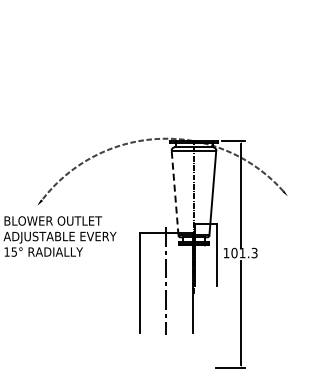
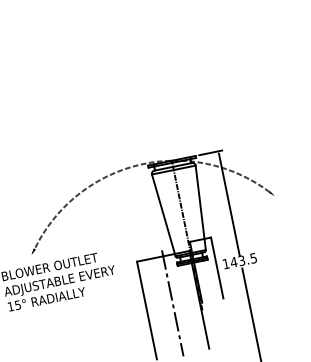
line: (175, 192) -> (164, 214), dashed -> solid
text: (244, 252) -> (243, 259), 101.3 -> 143.5

